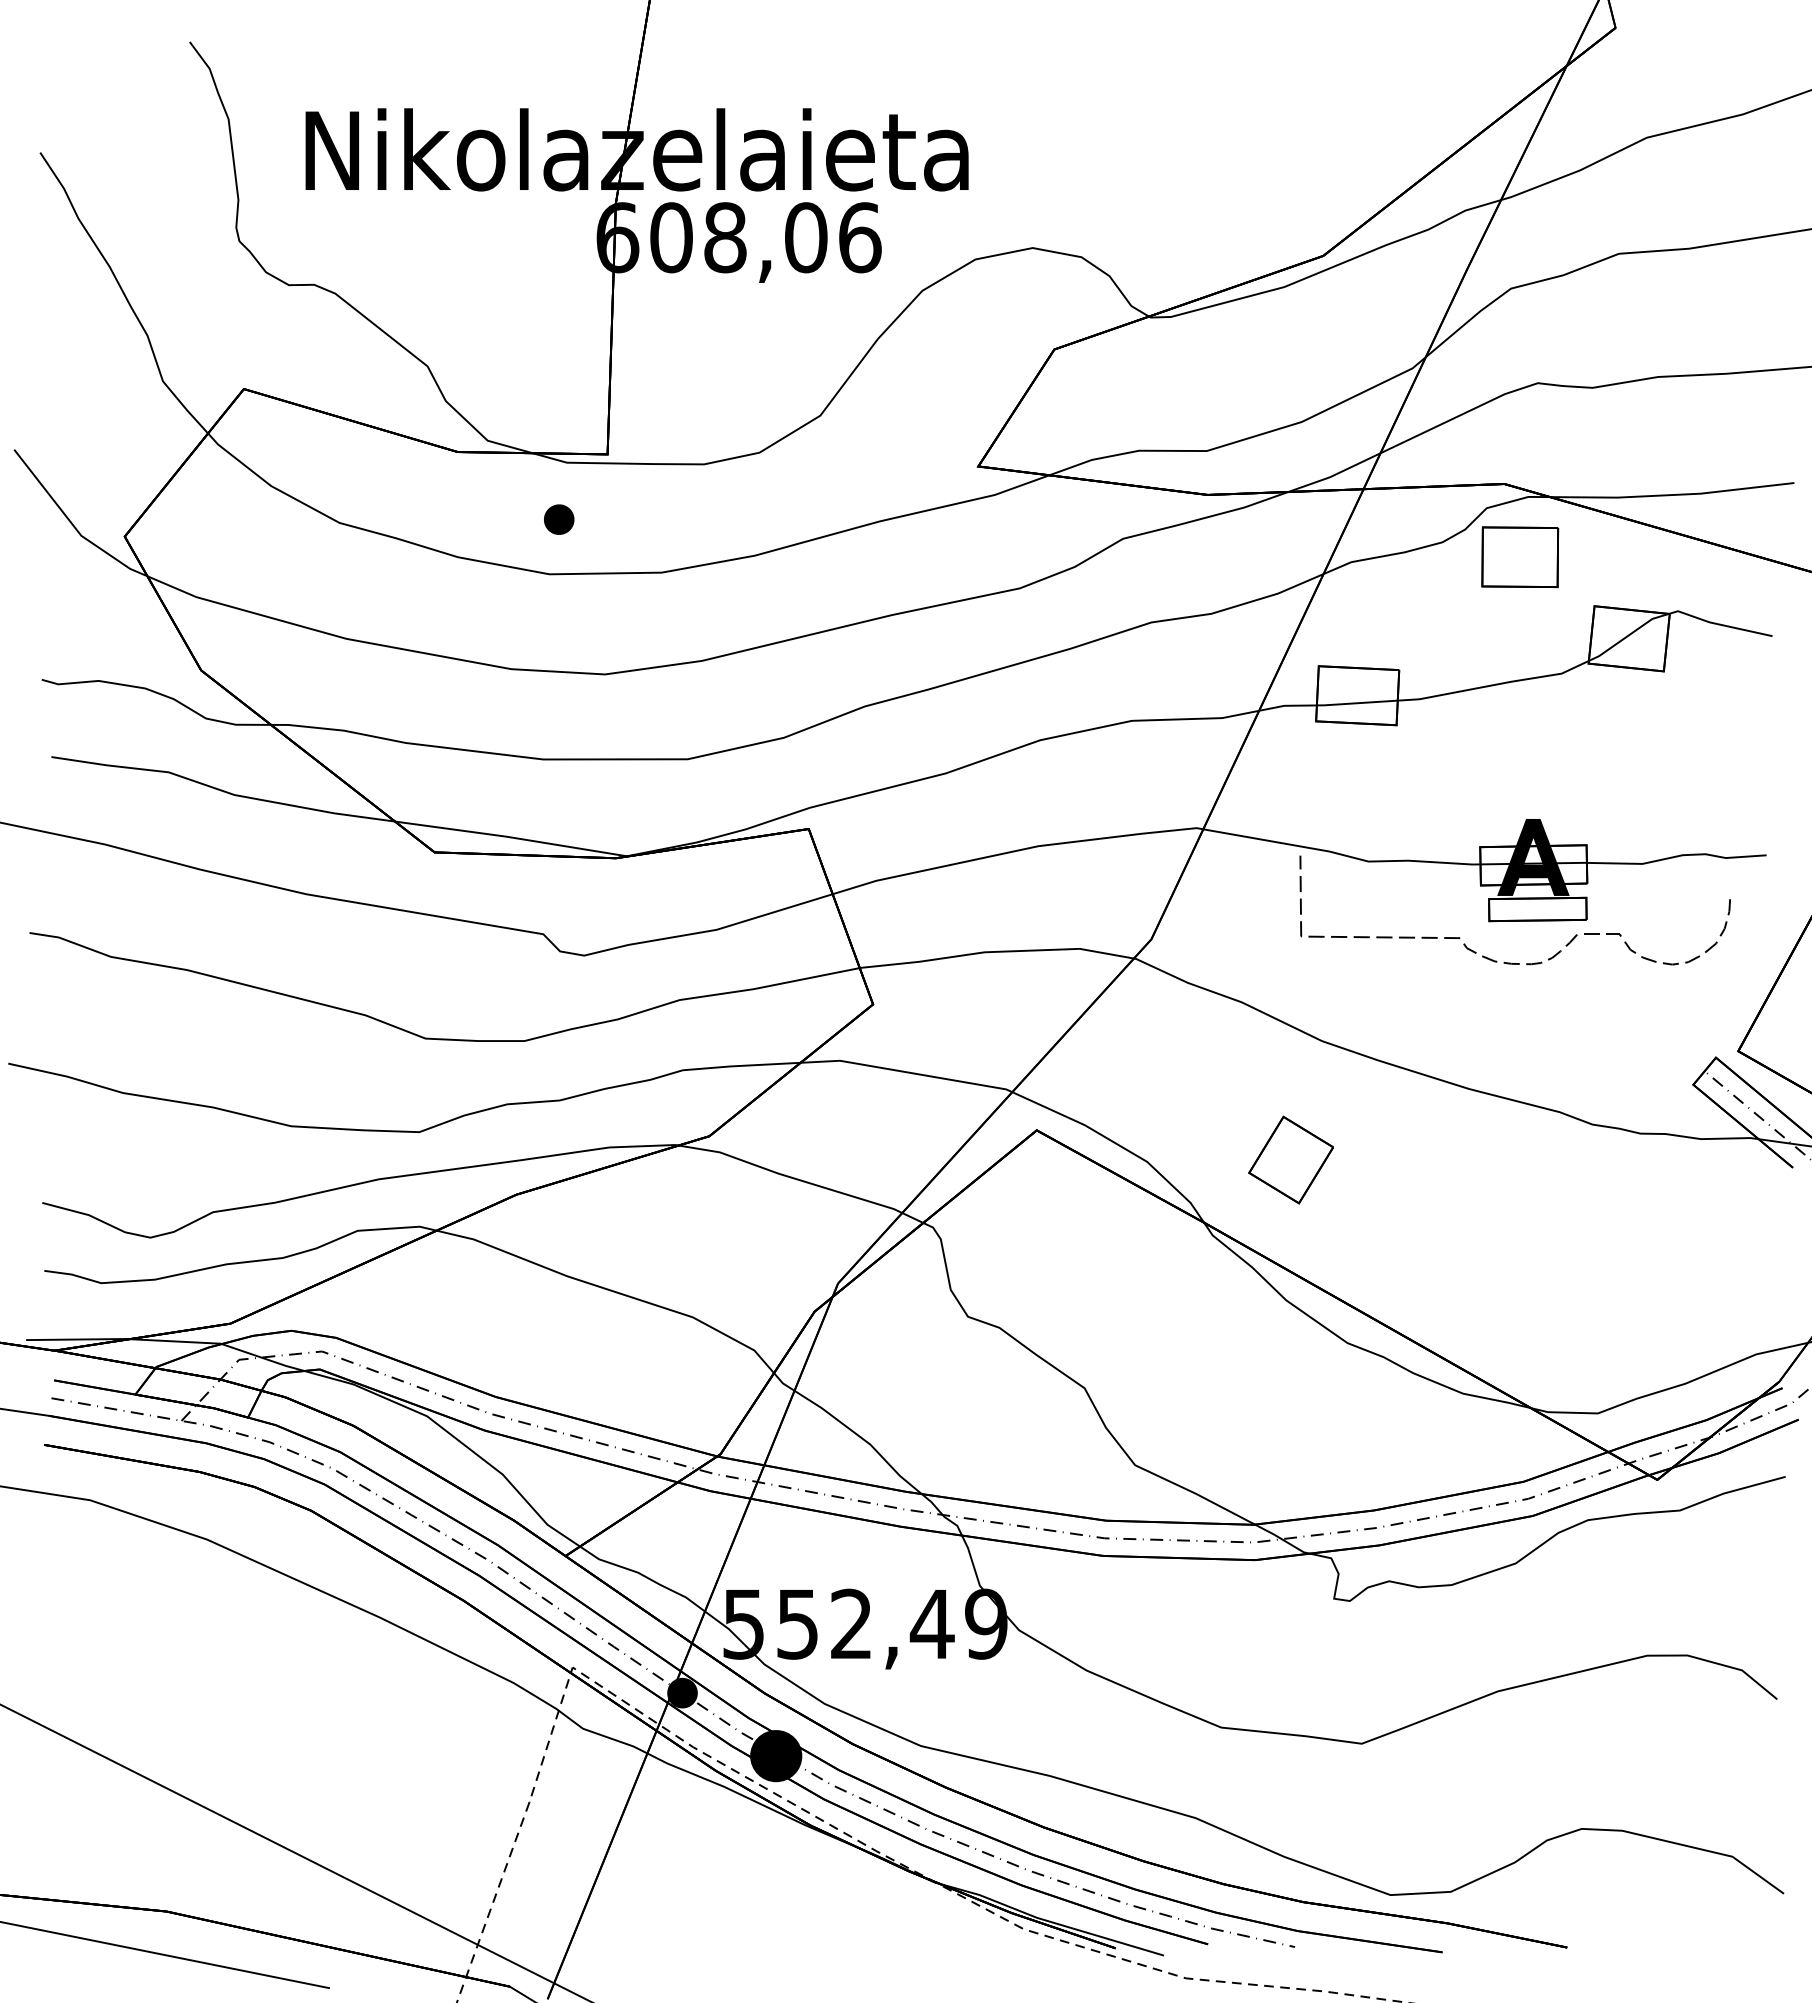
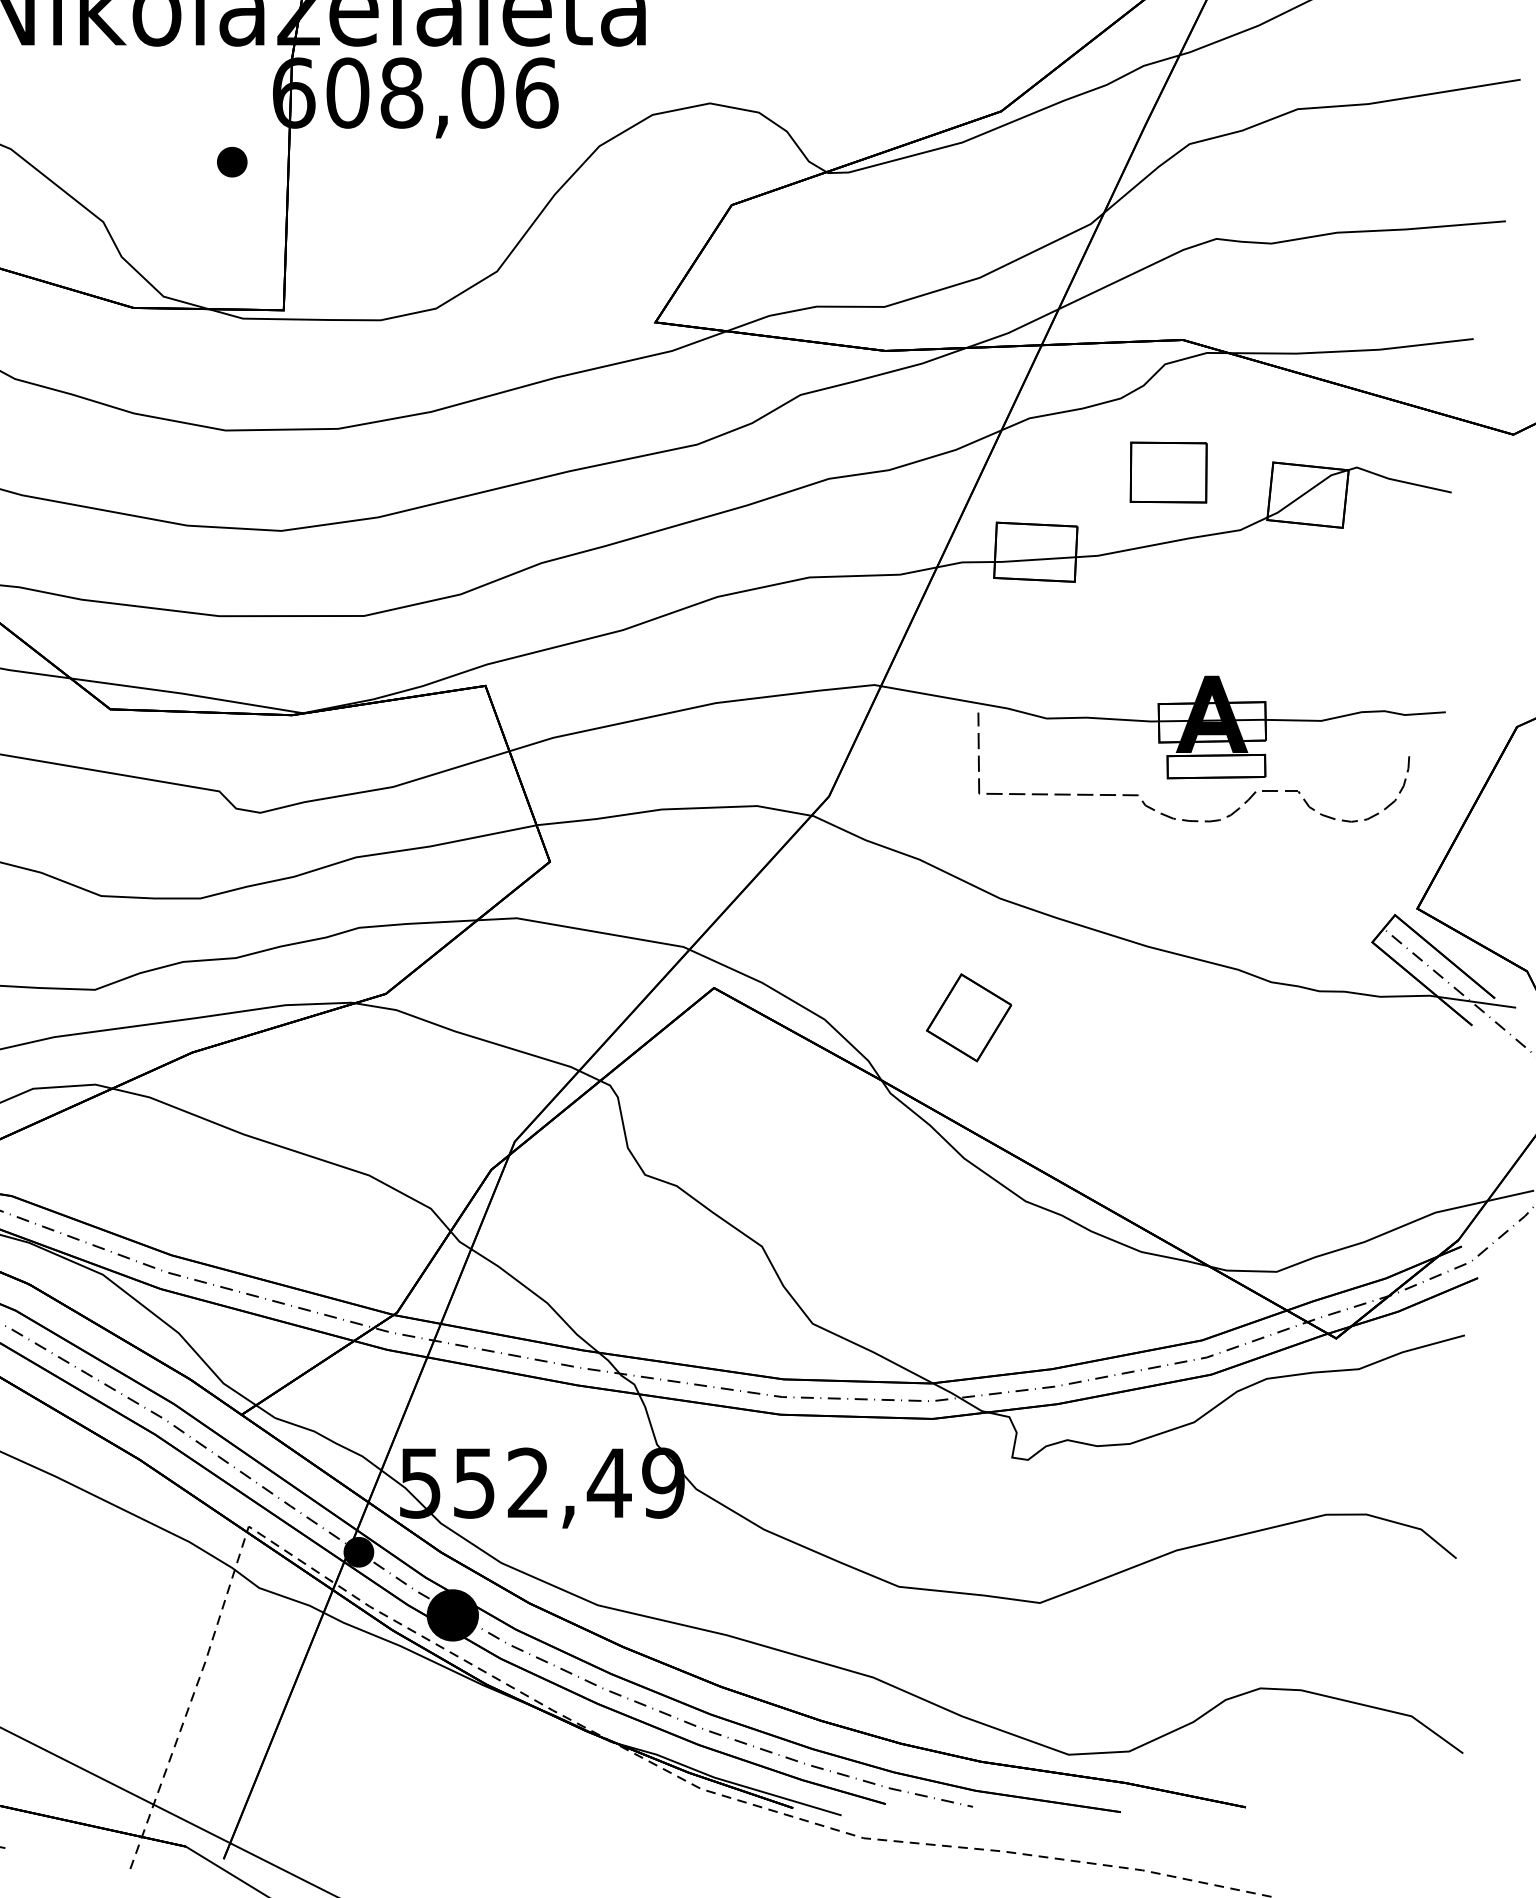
part: (559, 519) -> (232, 162), moved
part: (1520, 557) -> (1168, 472), moved

